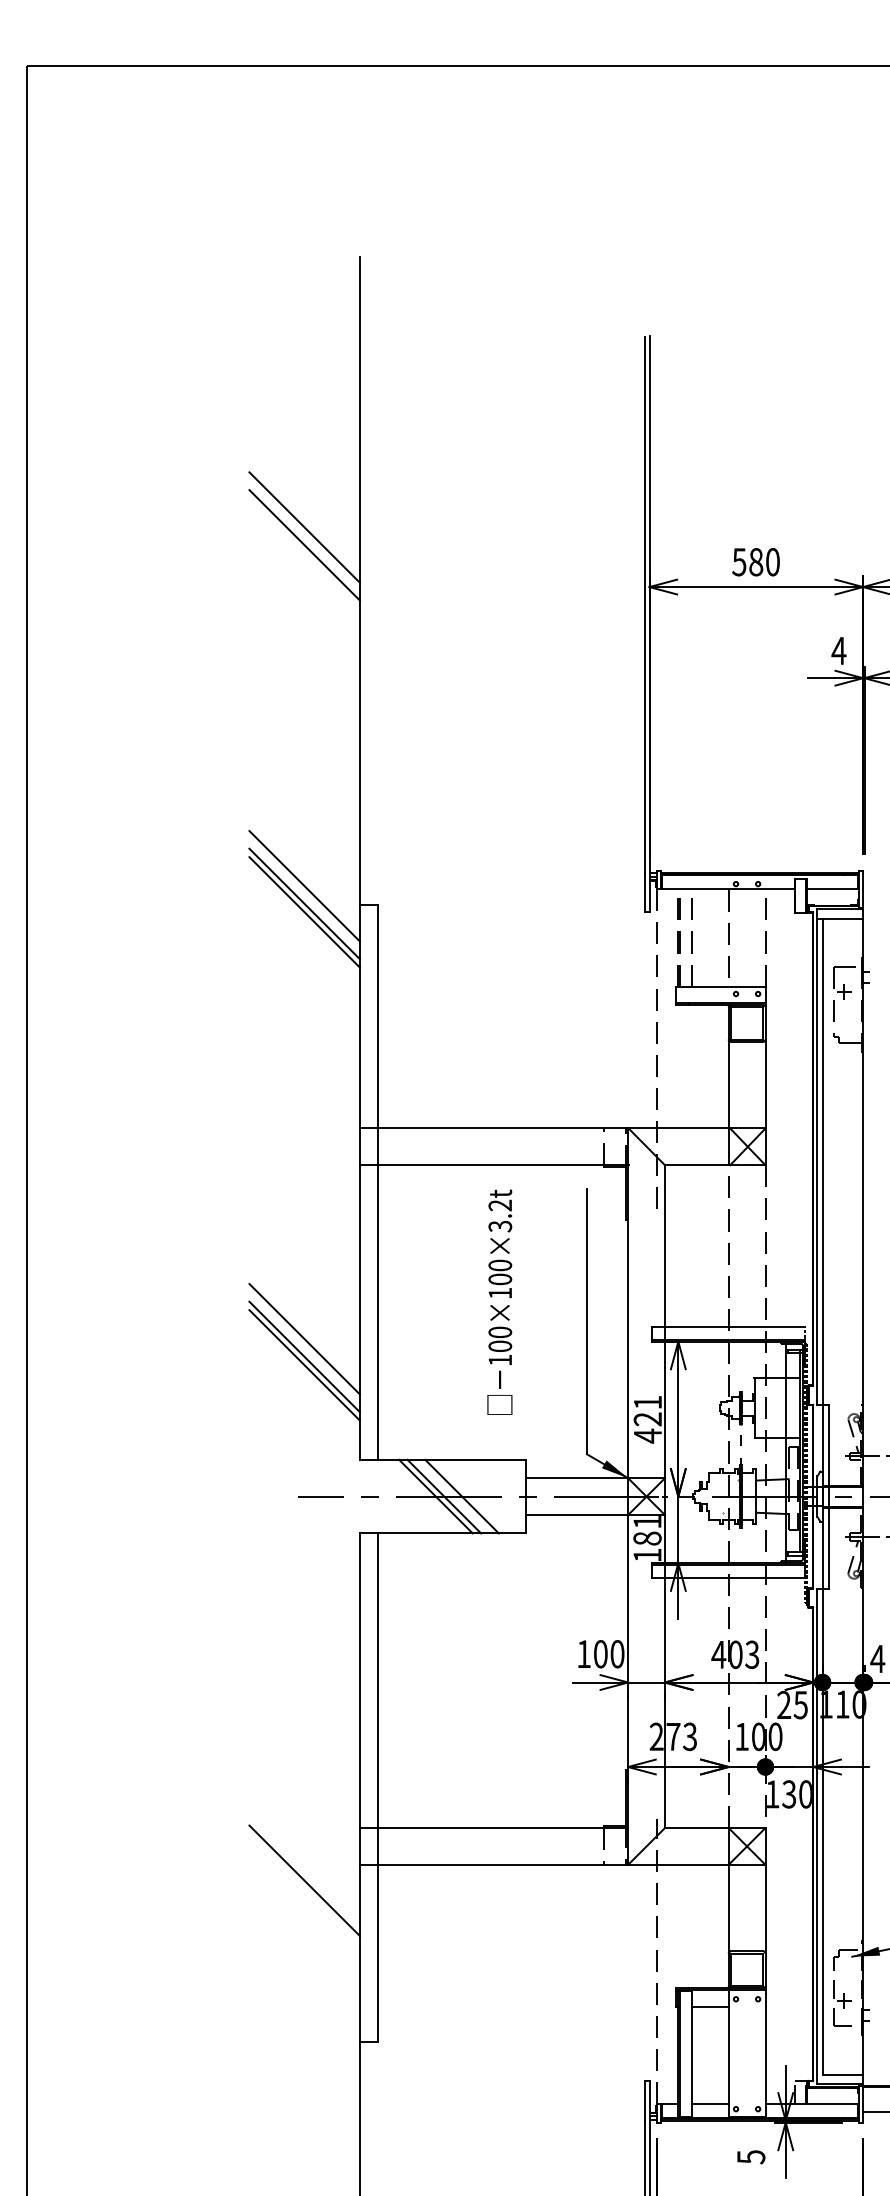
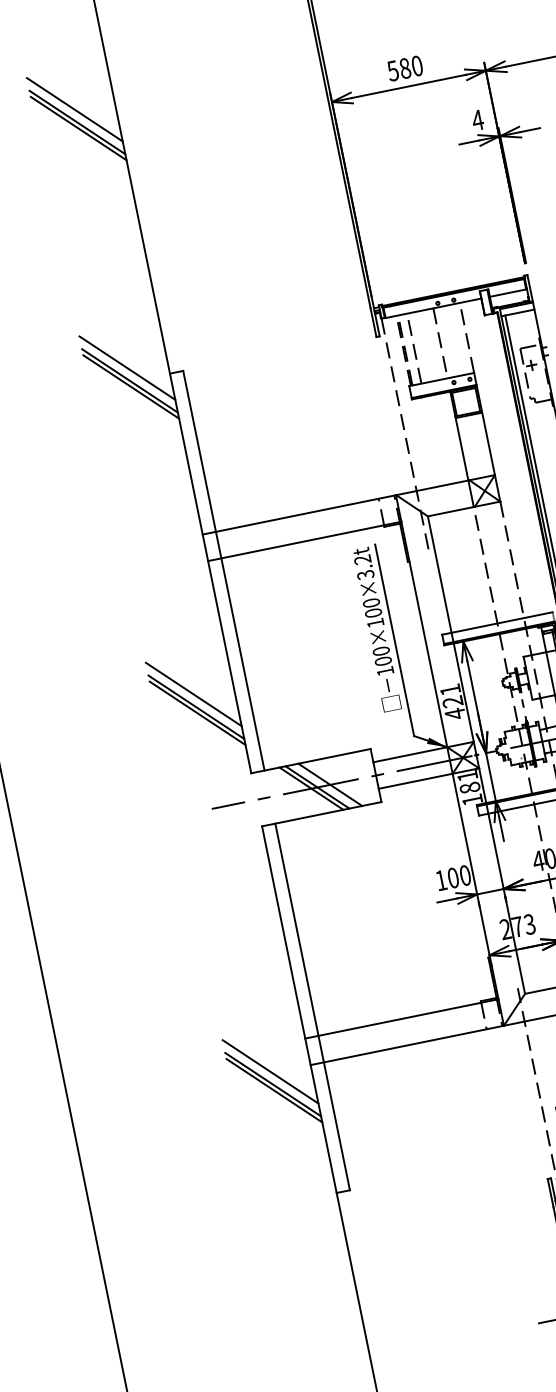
line: (304, 553) -> (78, 128), added
text: (499, 1301) -> (376, 629), moved
line: (304, 1862) -> (270, 1071), added
line: (304, 1888) -> (274, 1090), added

